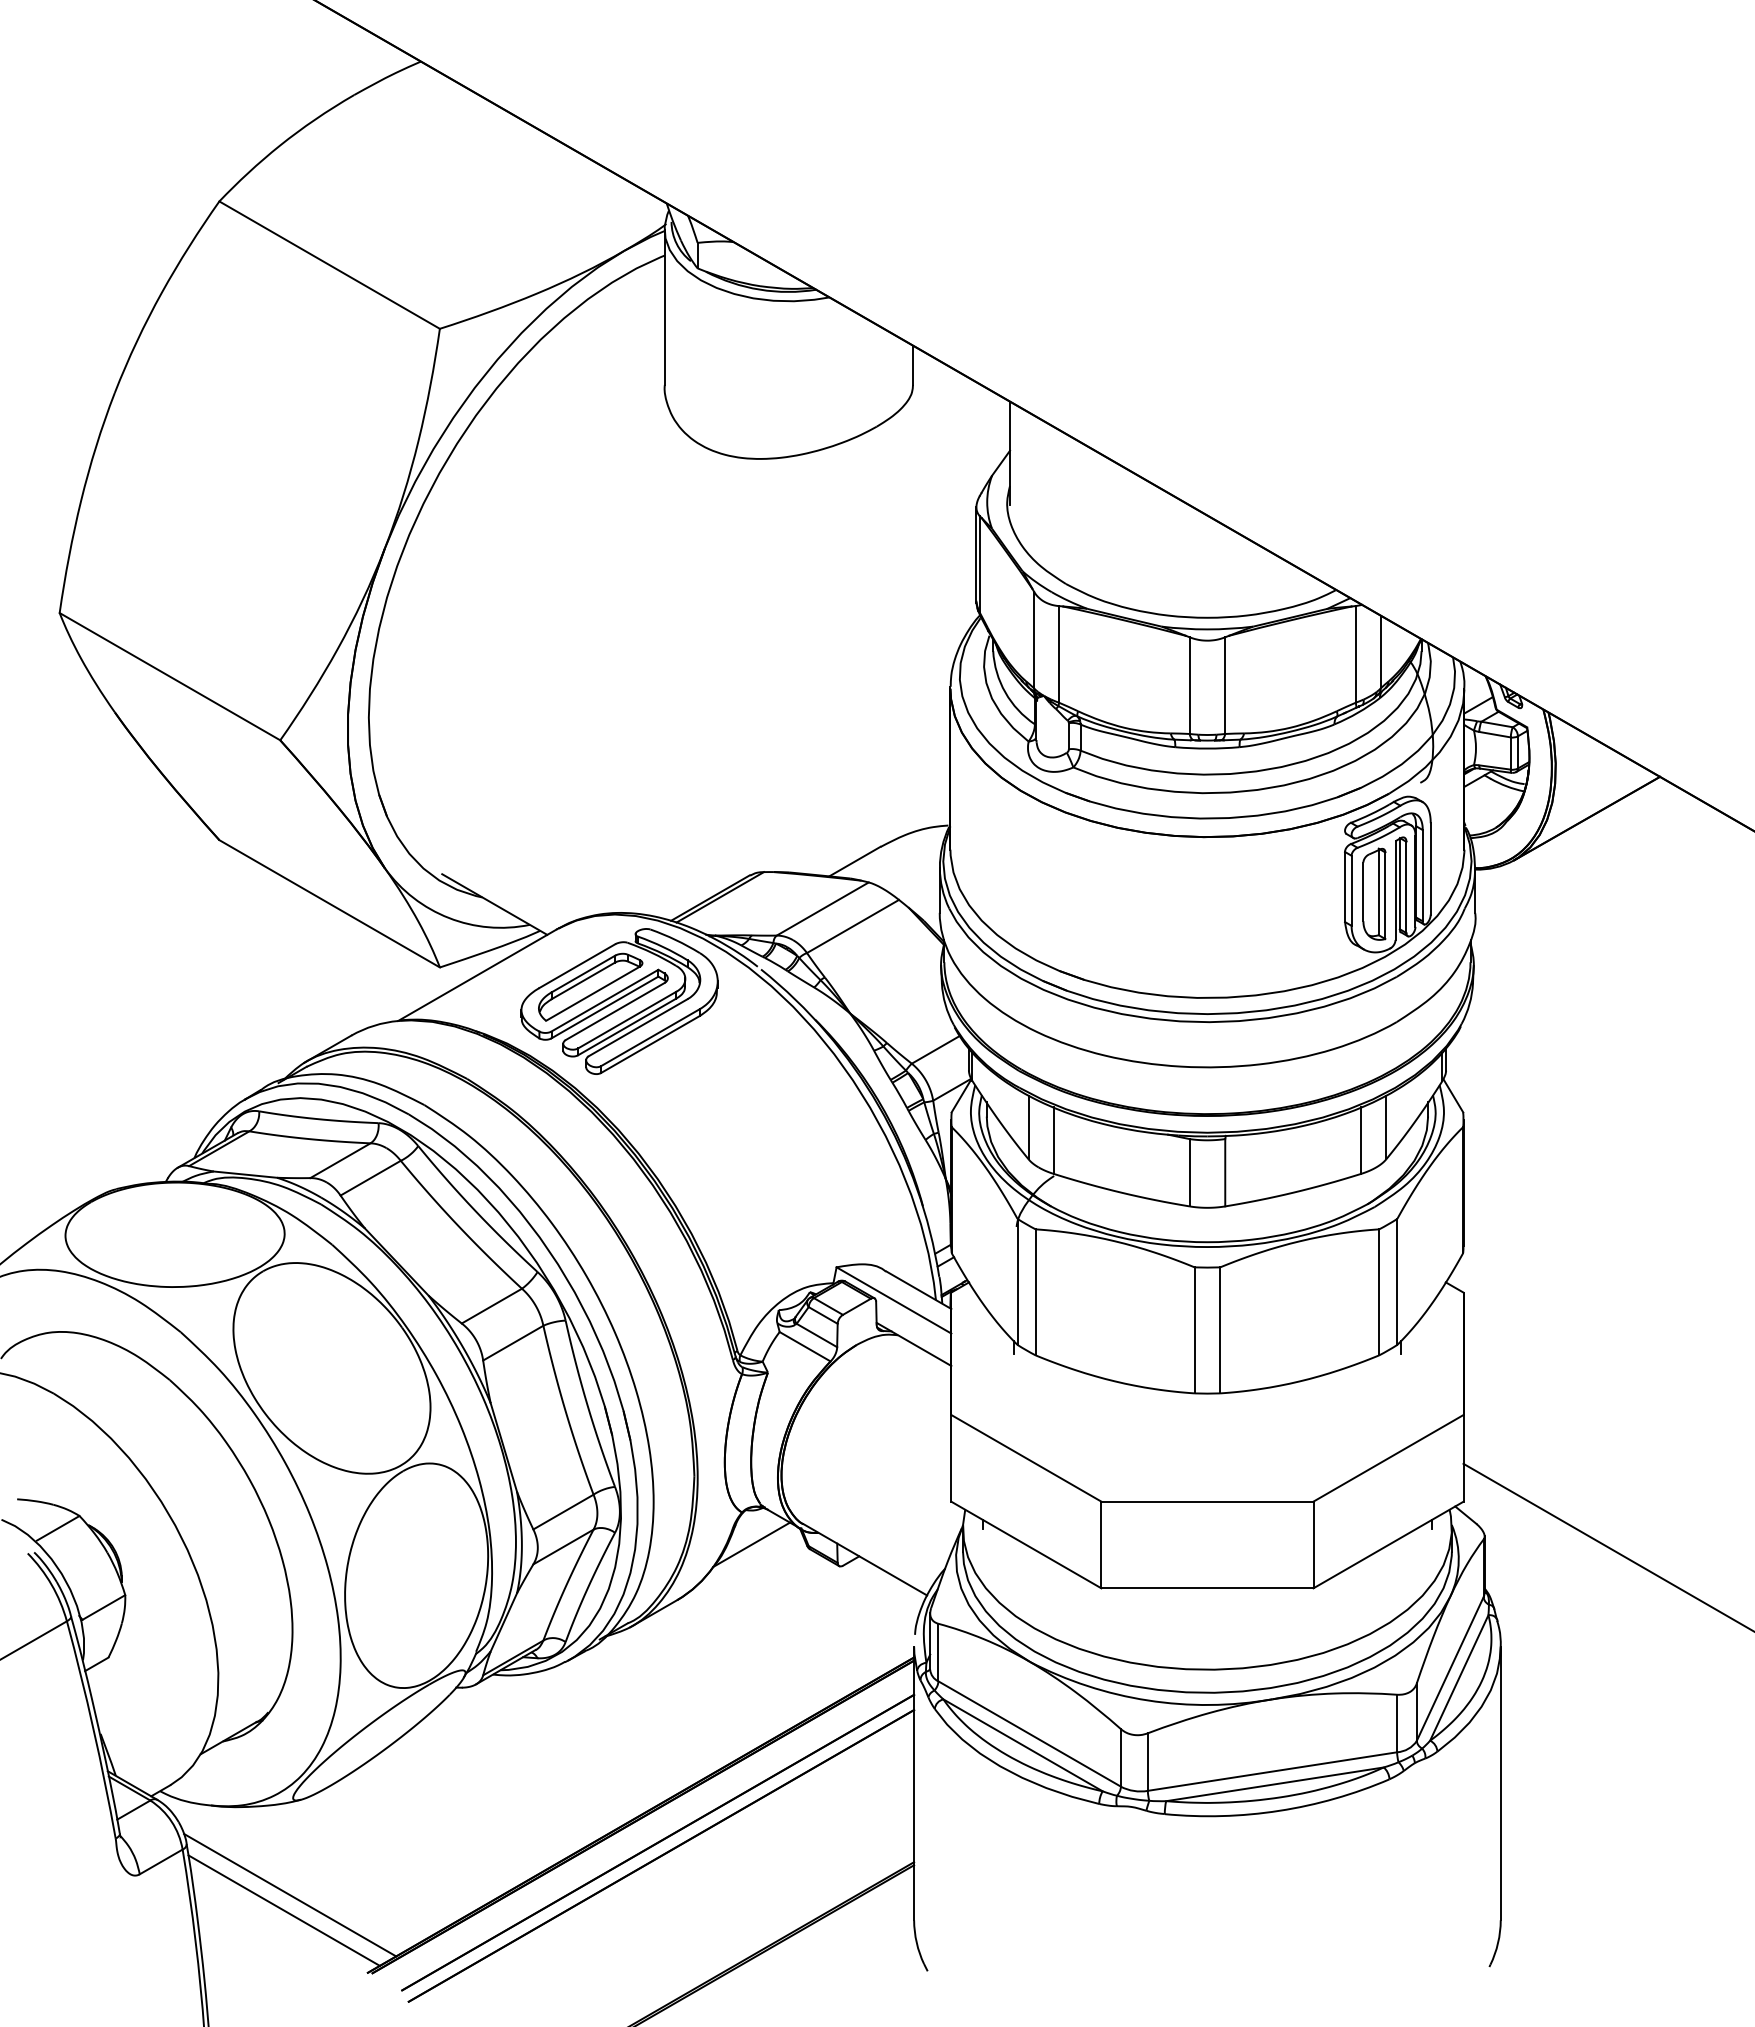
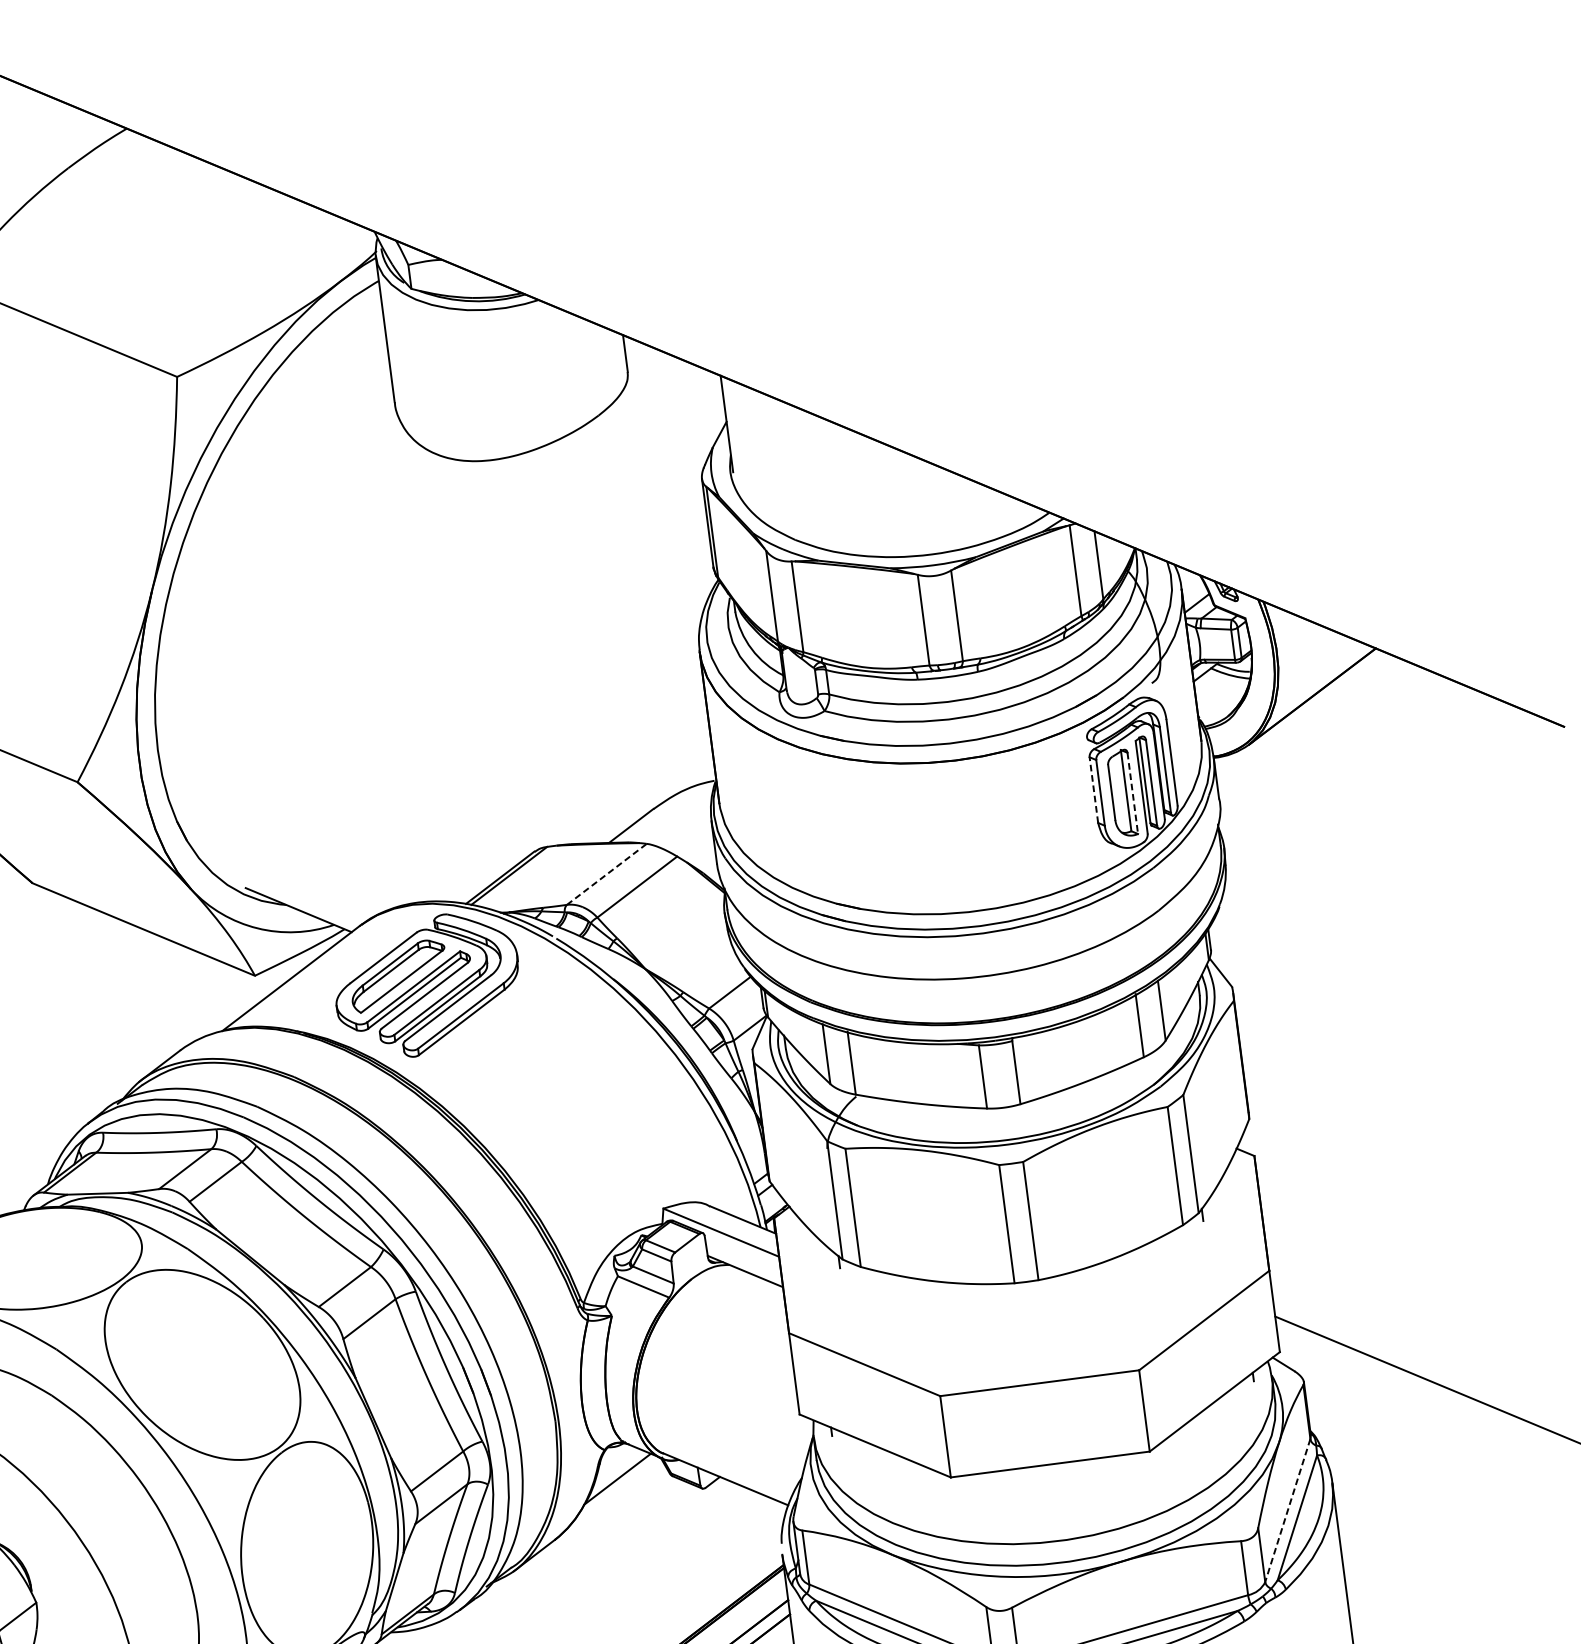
line: (1345, 886) -> (1094, 789), solid -> dashed
line: (1385, 896) -> (1133, 794), solid -> dashed
line: (823, 908) -> (607, 873), solid -> dashed
line: (1450, 1669) -> (1288, 1511), solid -> dashed

